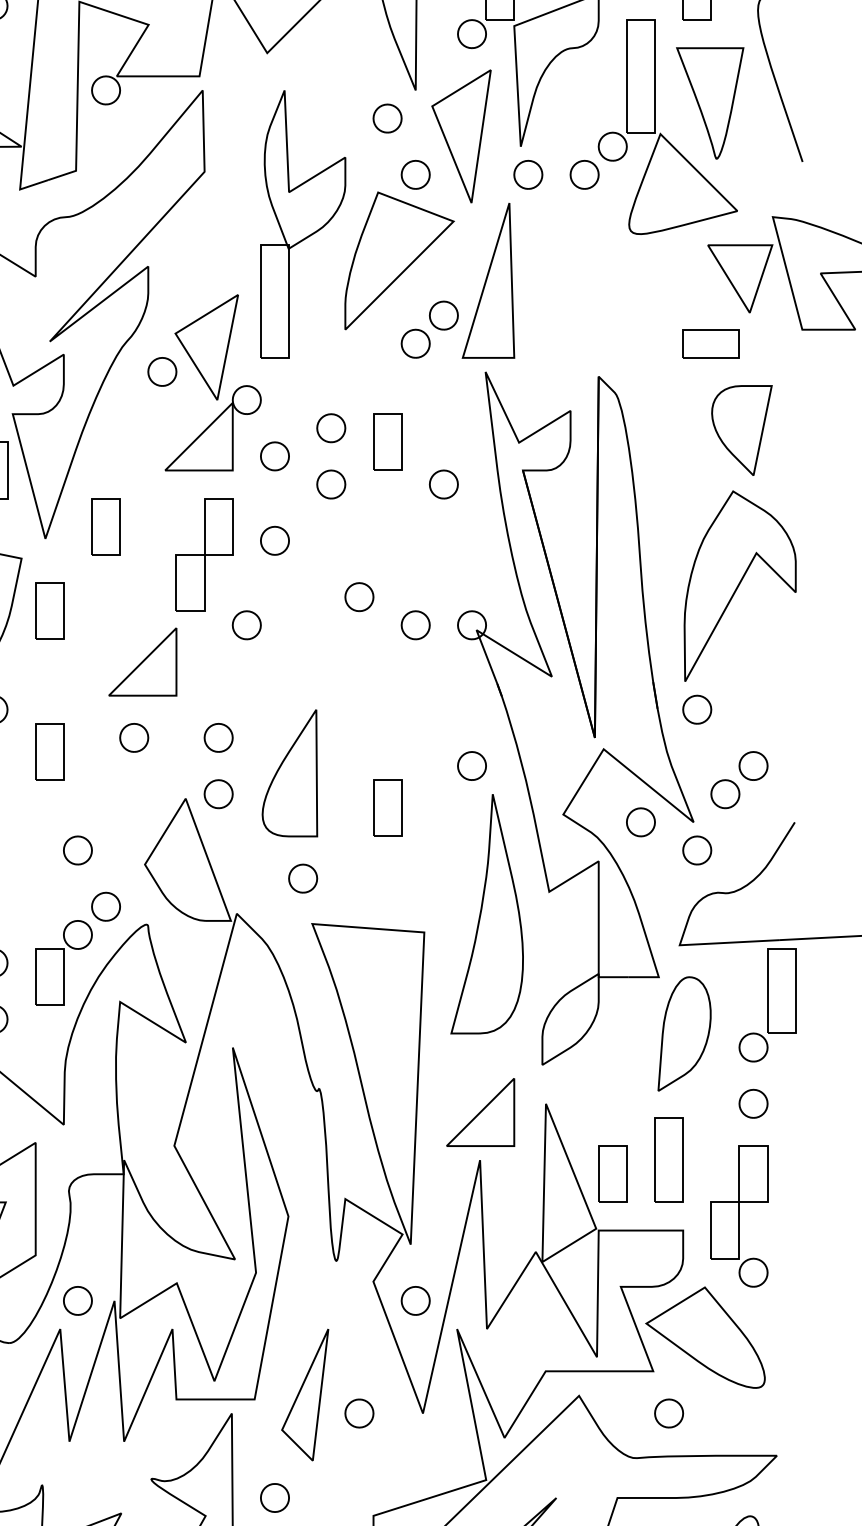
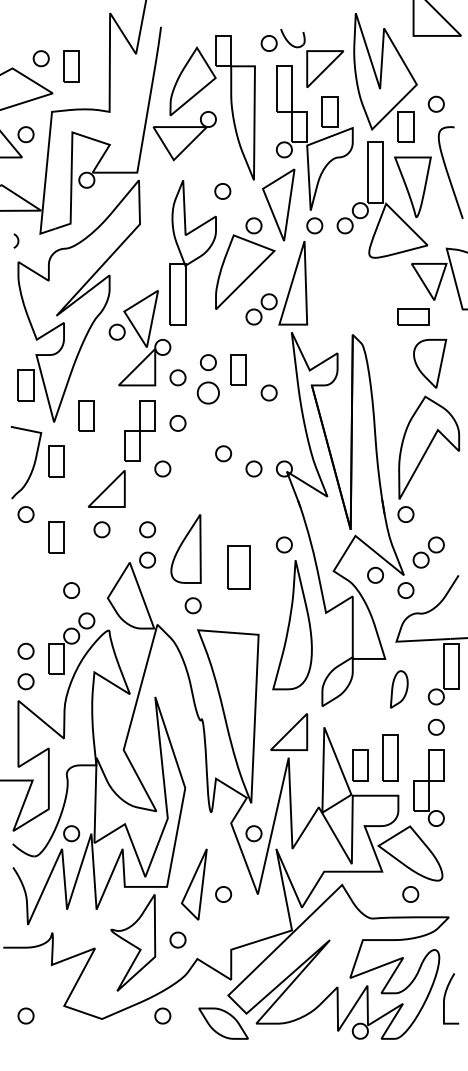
part: (387, 118) -> (222, 191), moved
part: (331, 483) -> (208, 392), size x1.4
part: (387, 807) -> (238, 567), size x1.4
part: (685, 1033) -> (399, 689), size x0.6
part: (668, 1413) -> (410, 894), moved

